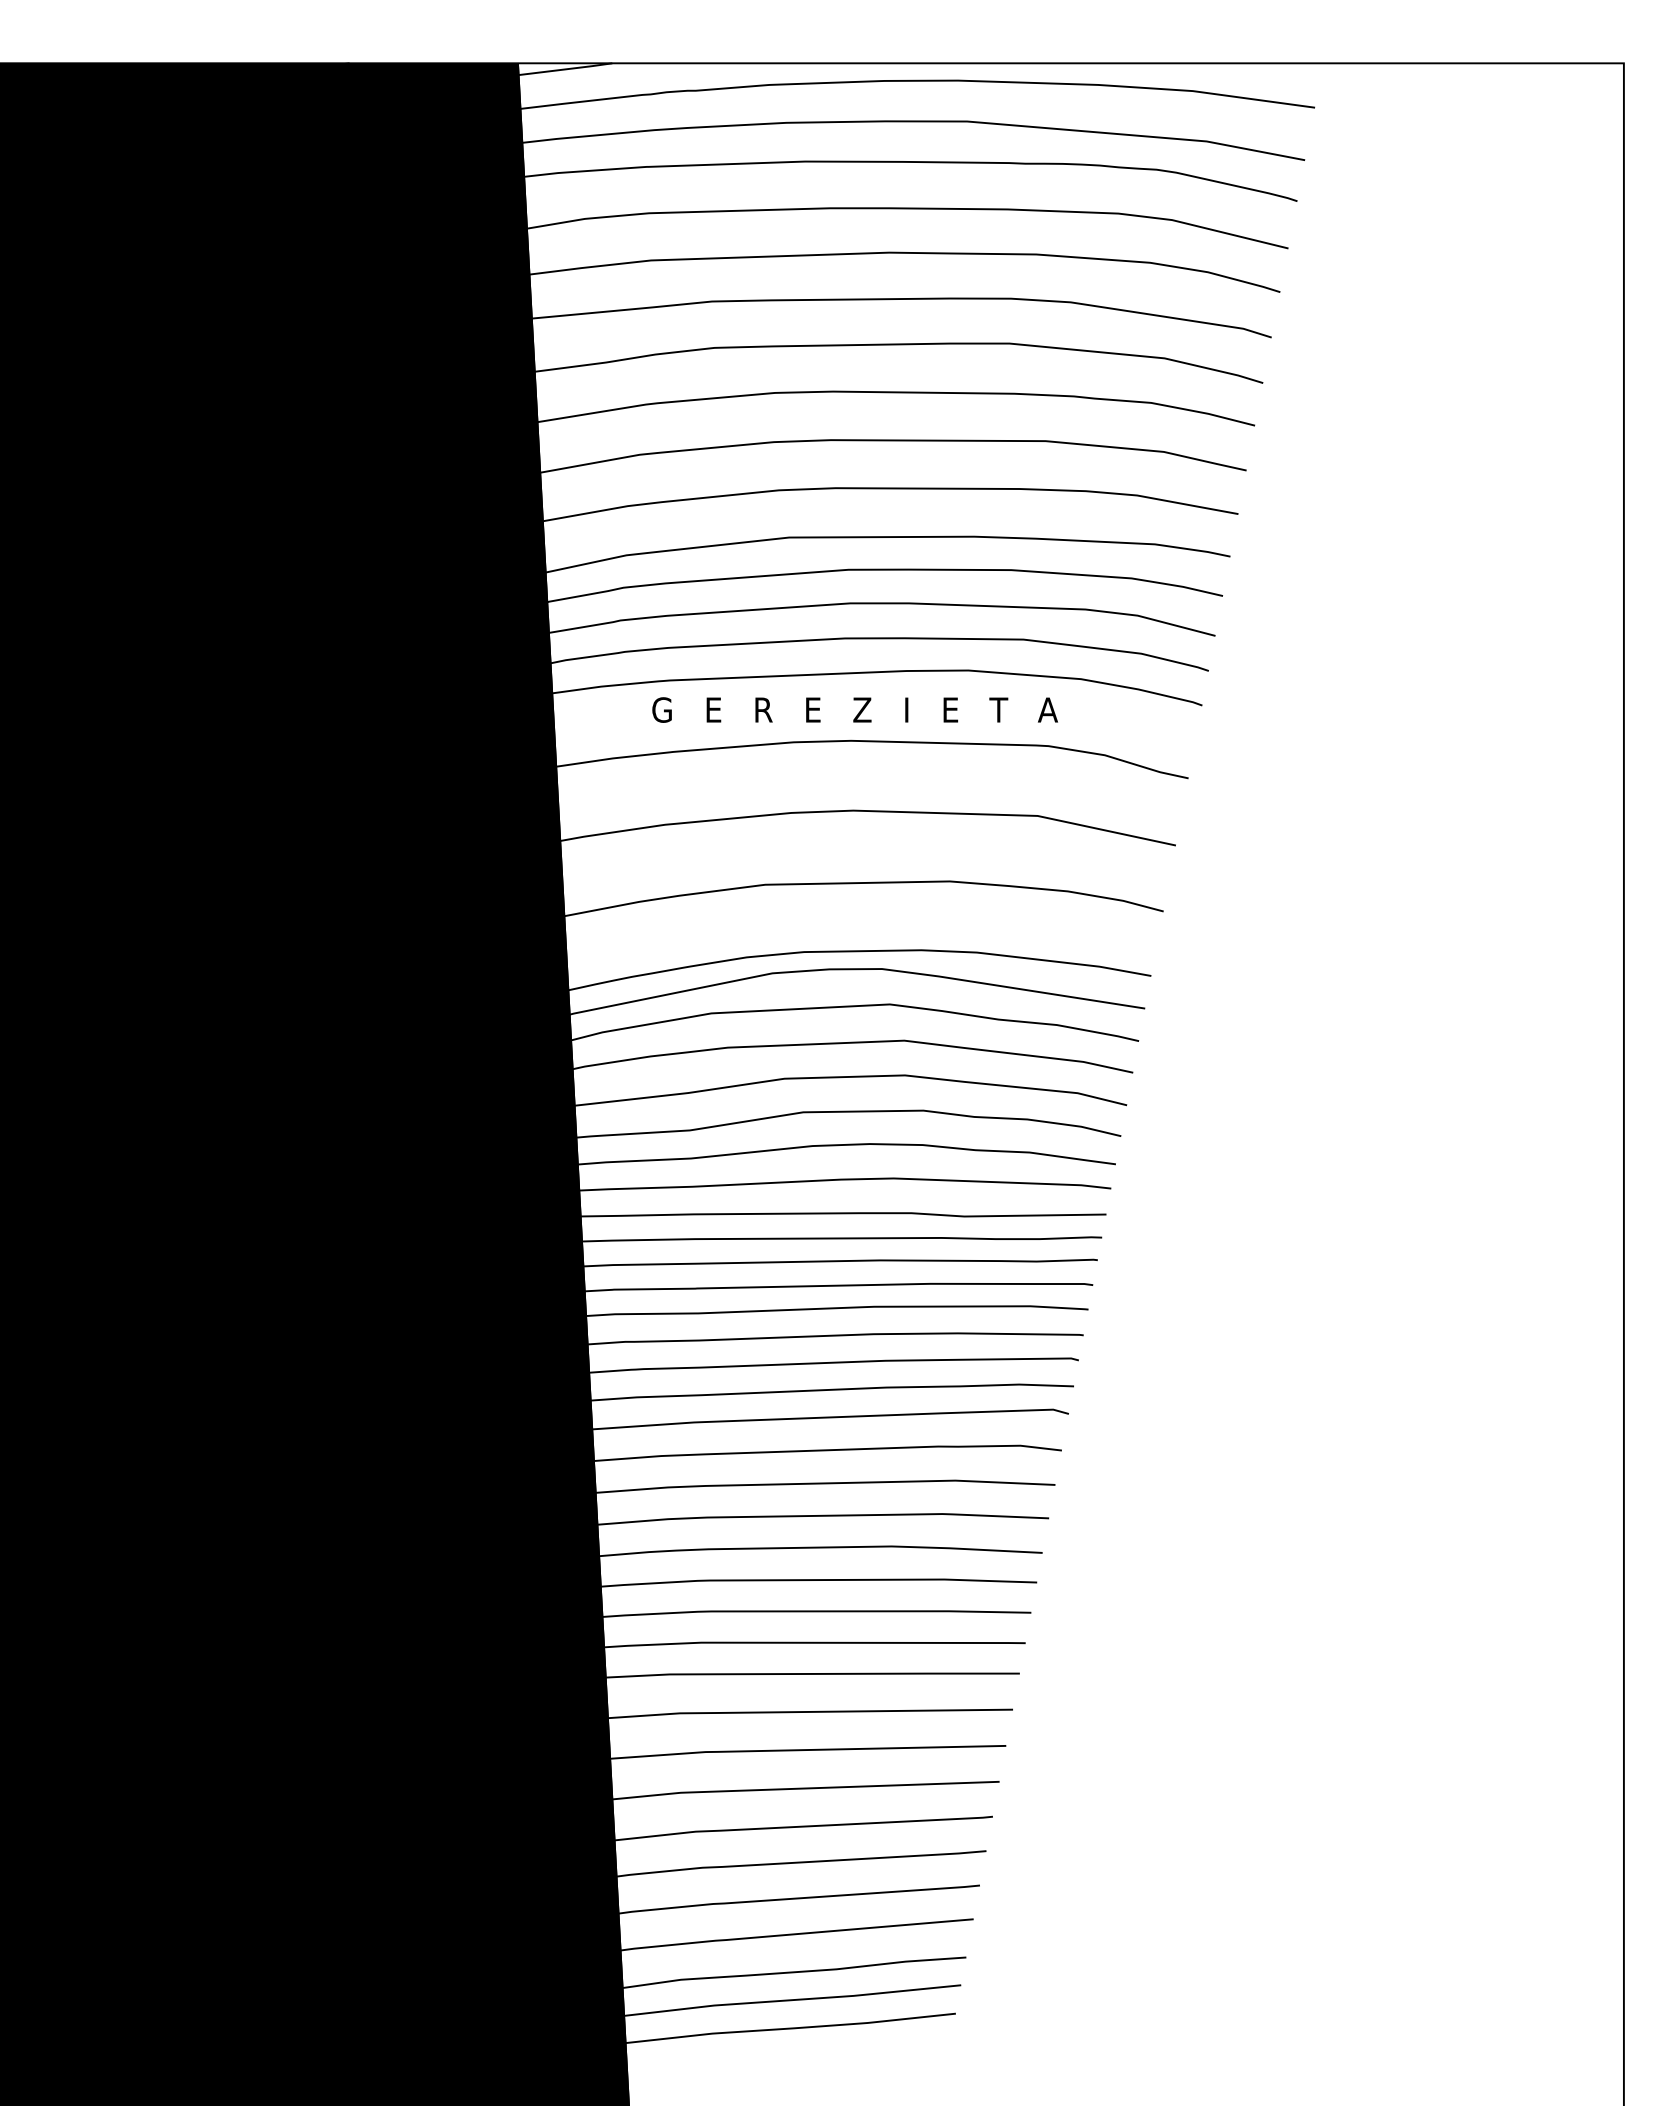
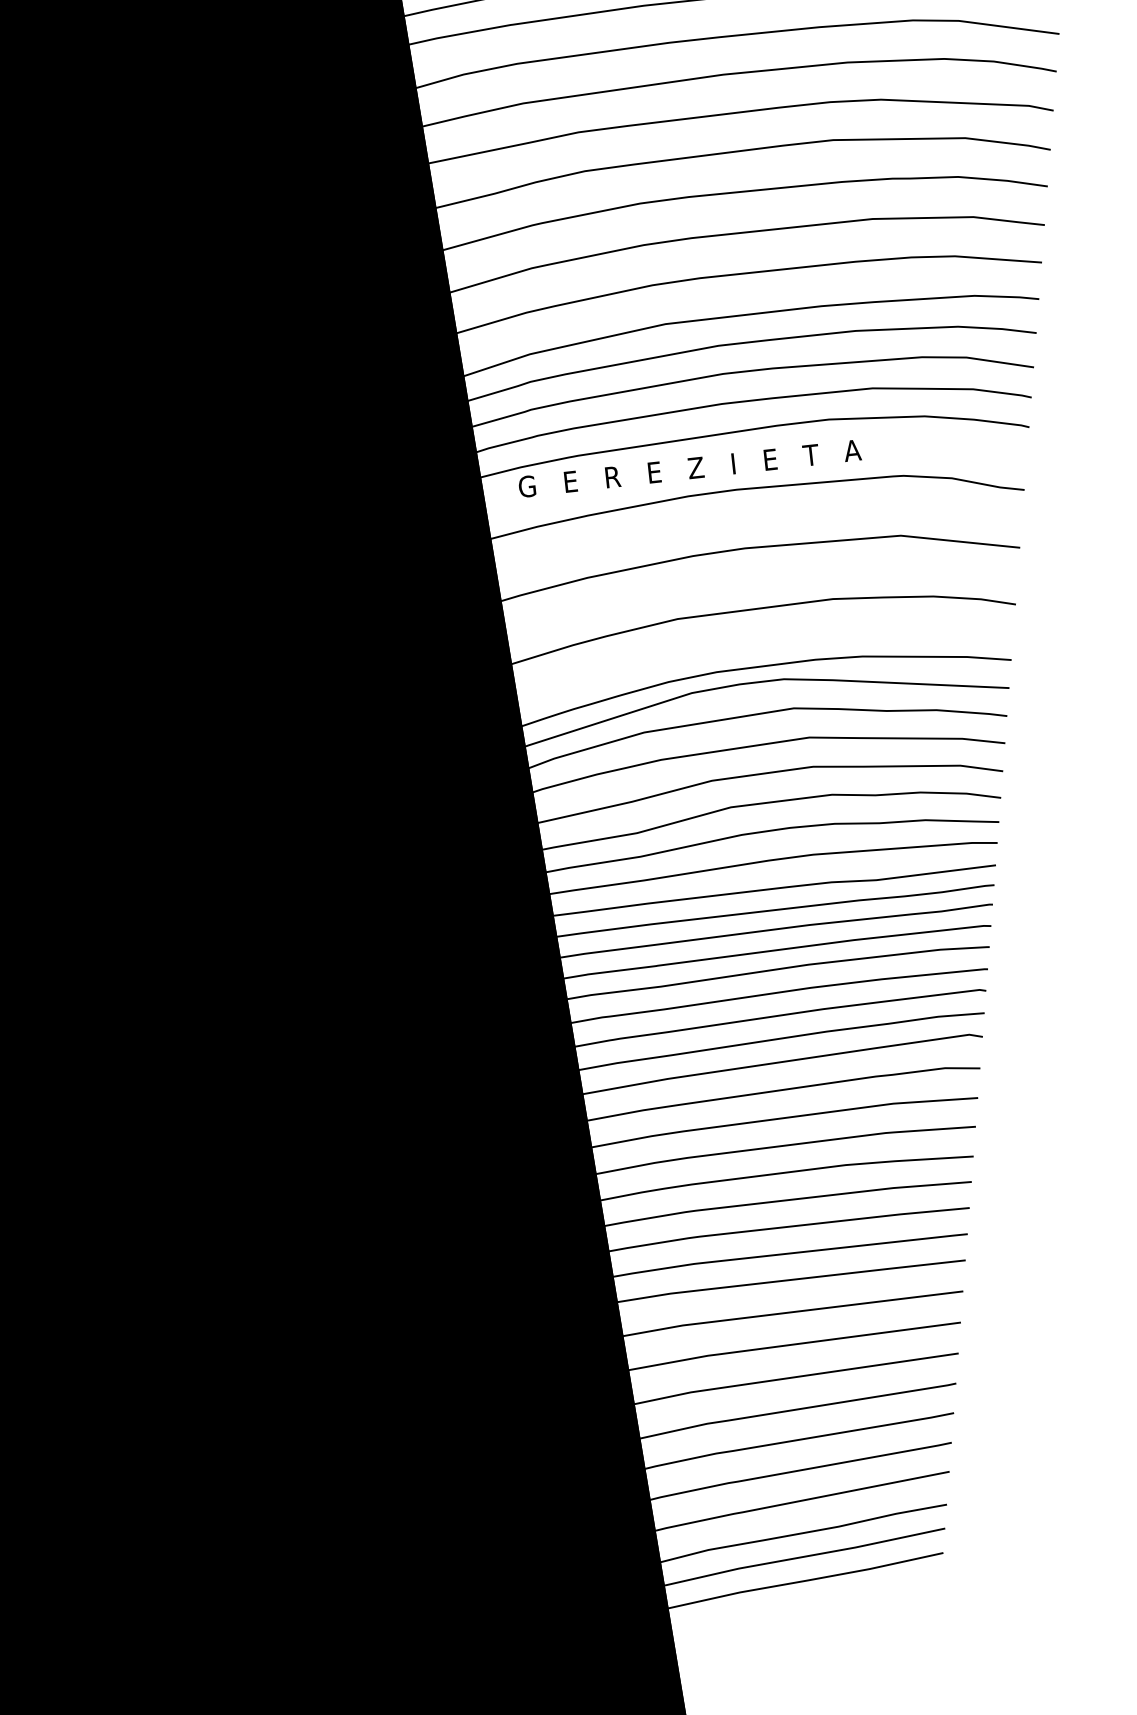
text: (854, 709) -> (689, 468), moved

